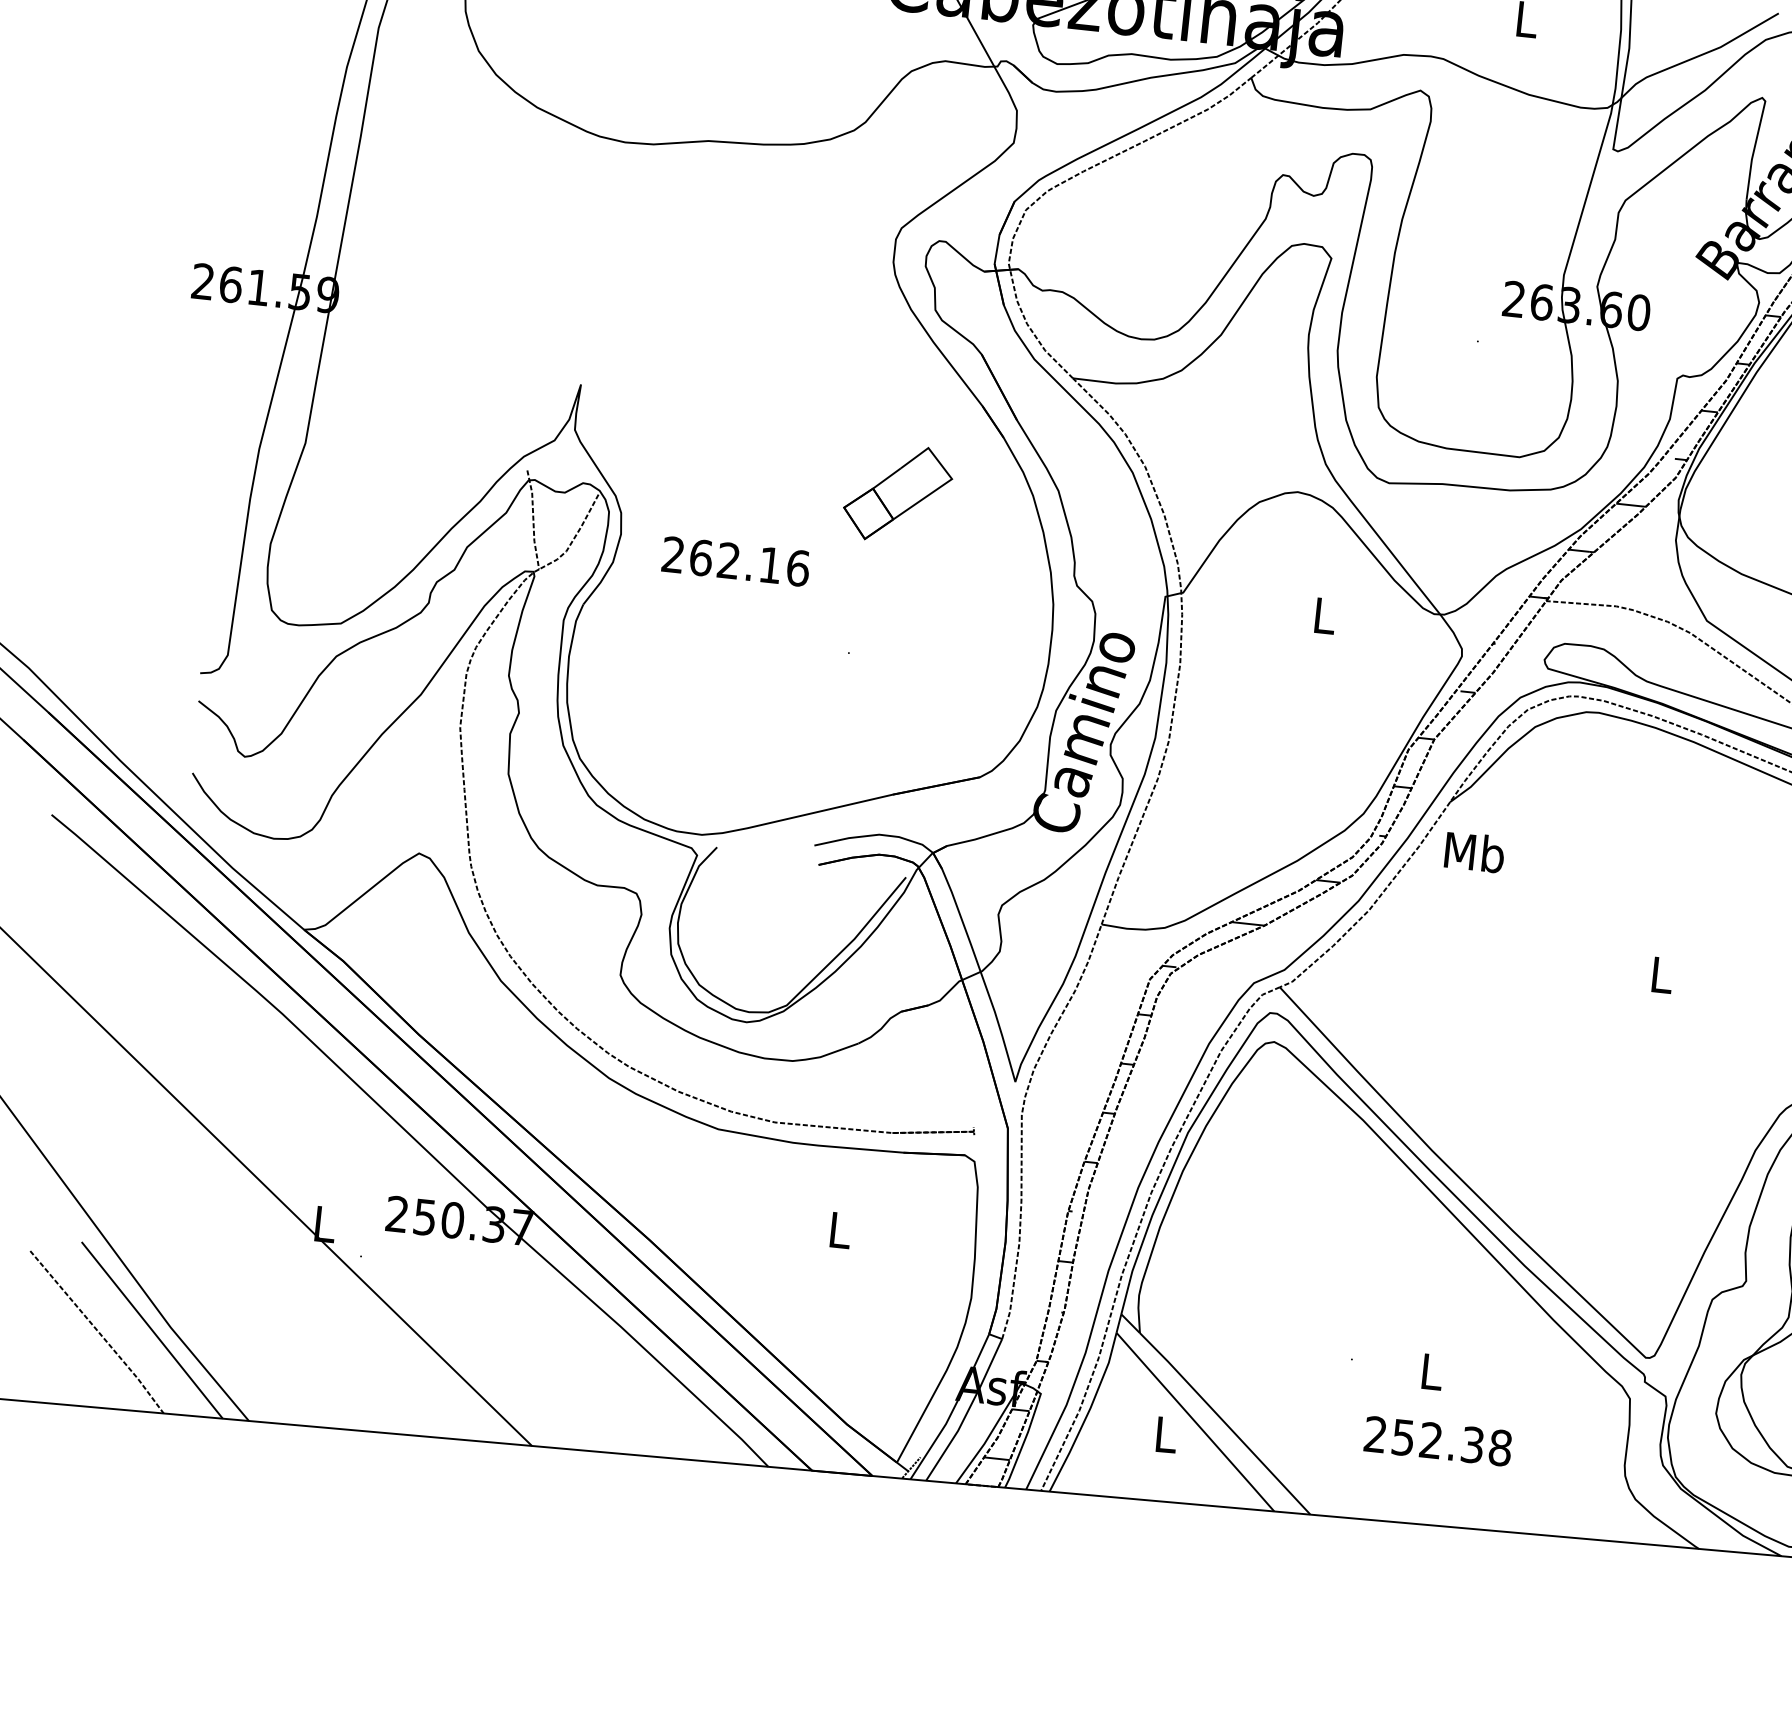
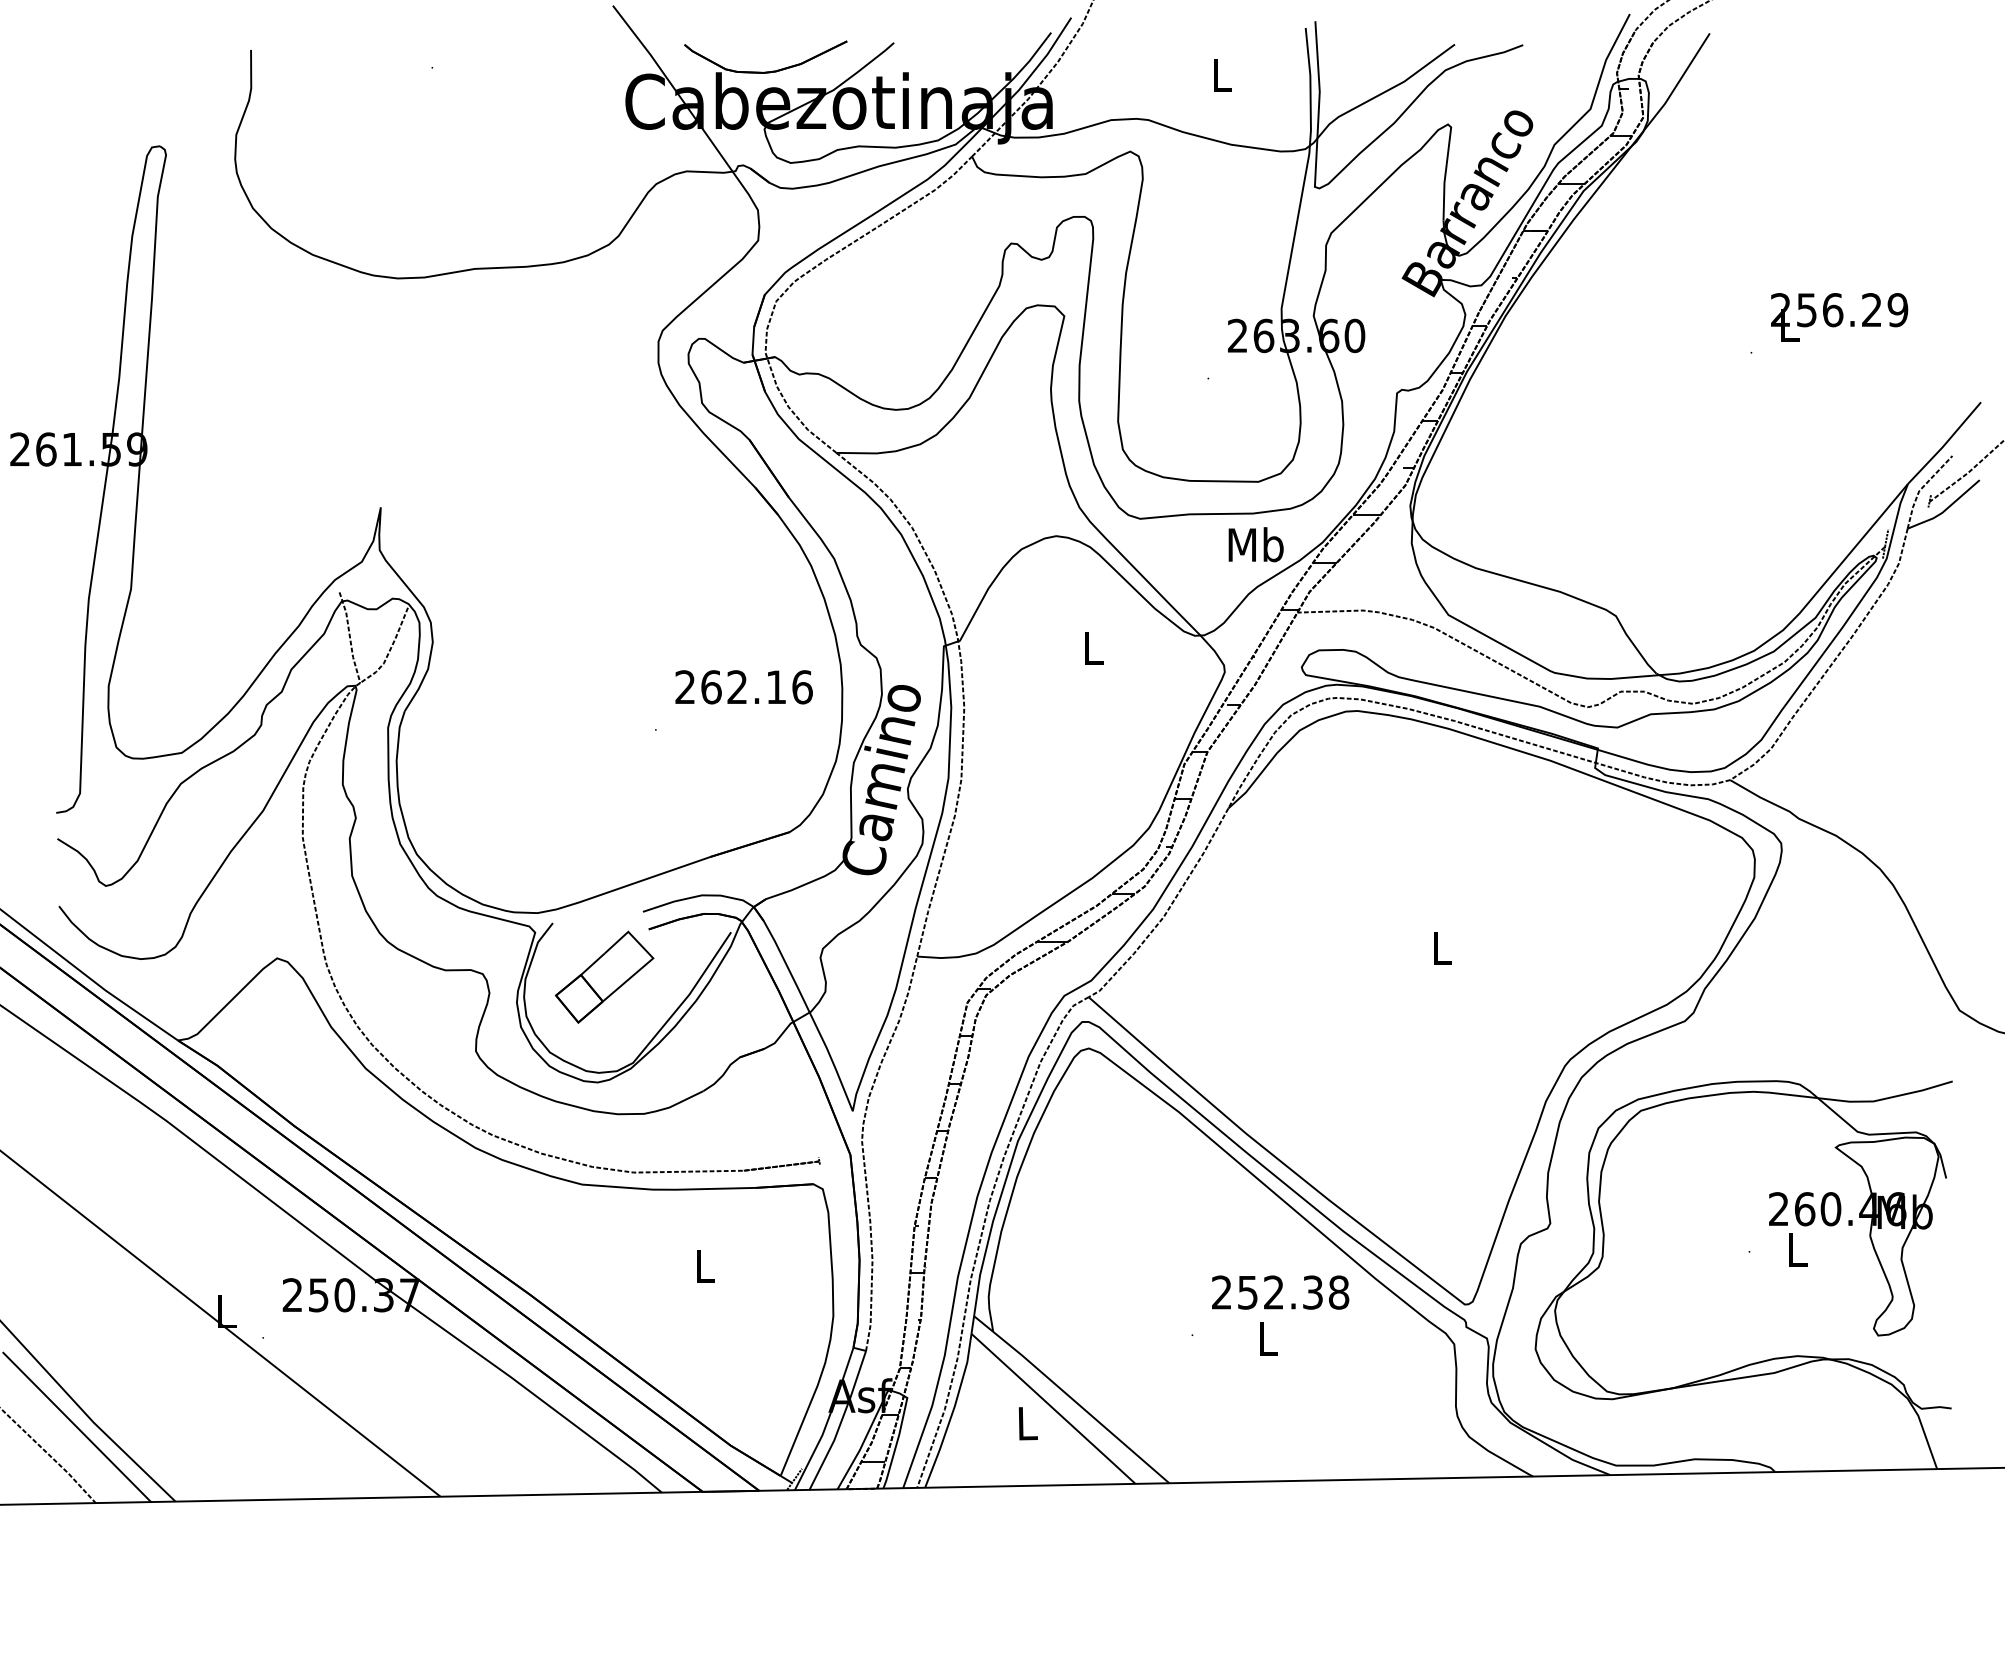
part: (897, 492) -> (604, 976), moved
text: (735, 561) -> (743, 687), moved
text: (1474, 852) -> (1255, 544), moved
text: (1438, 1441) -> (1280, 1292), moved

